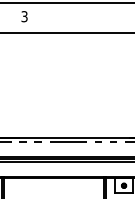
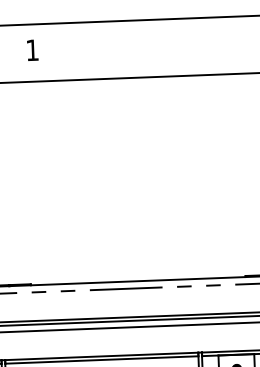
text: (24, 16) -> (32, 49), 3 -> 1

